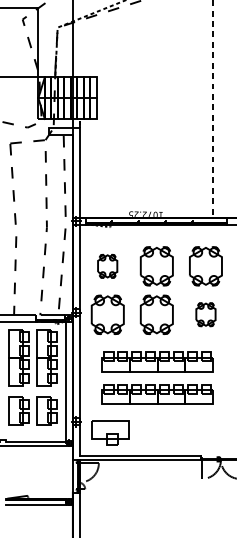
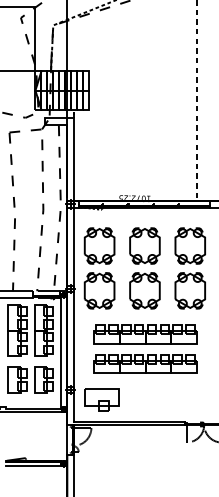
part: (107, 266) -> (99, 246), size x1.67
part: (205, 314) -> (189, 290), size x1.67

